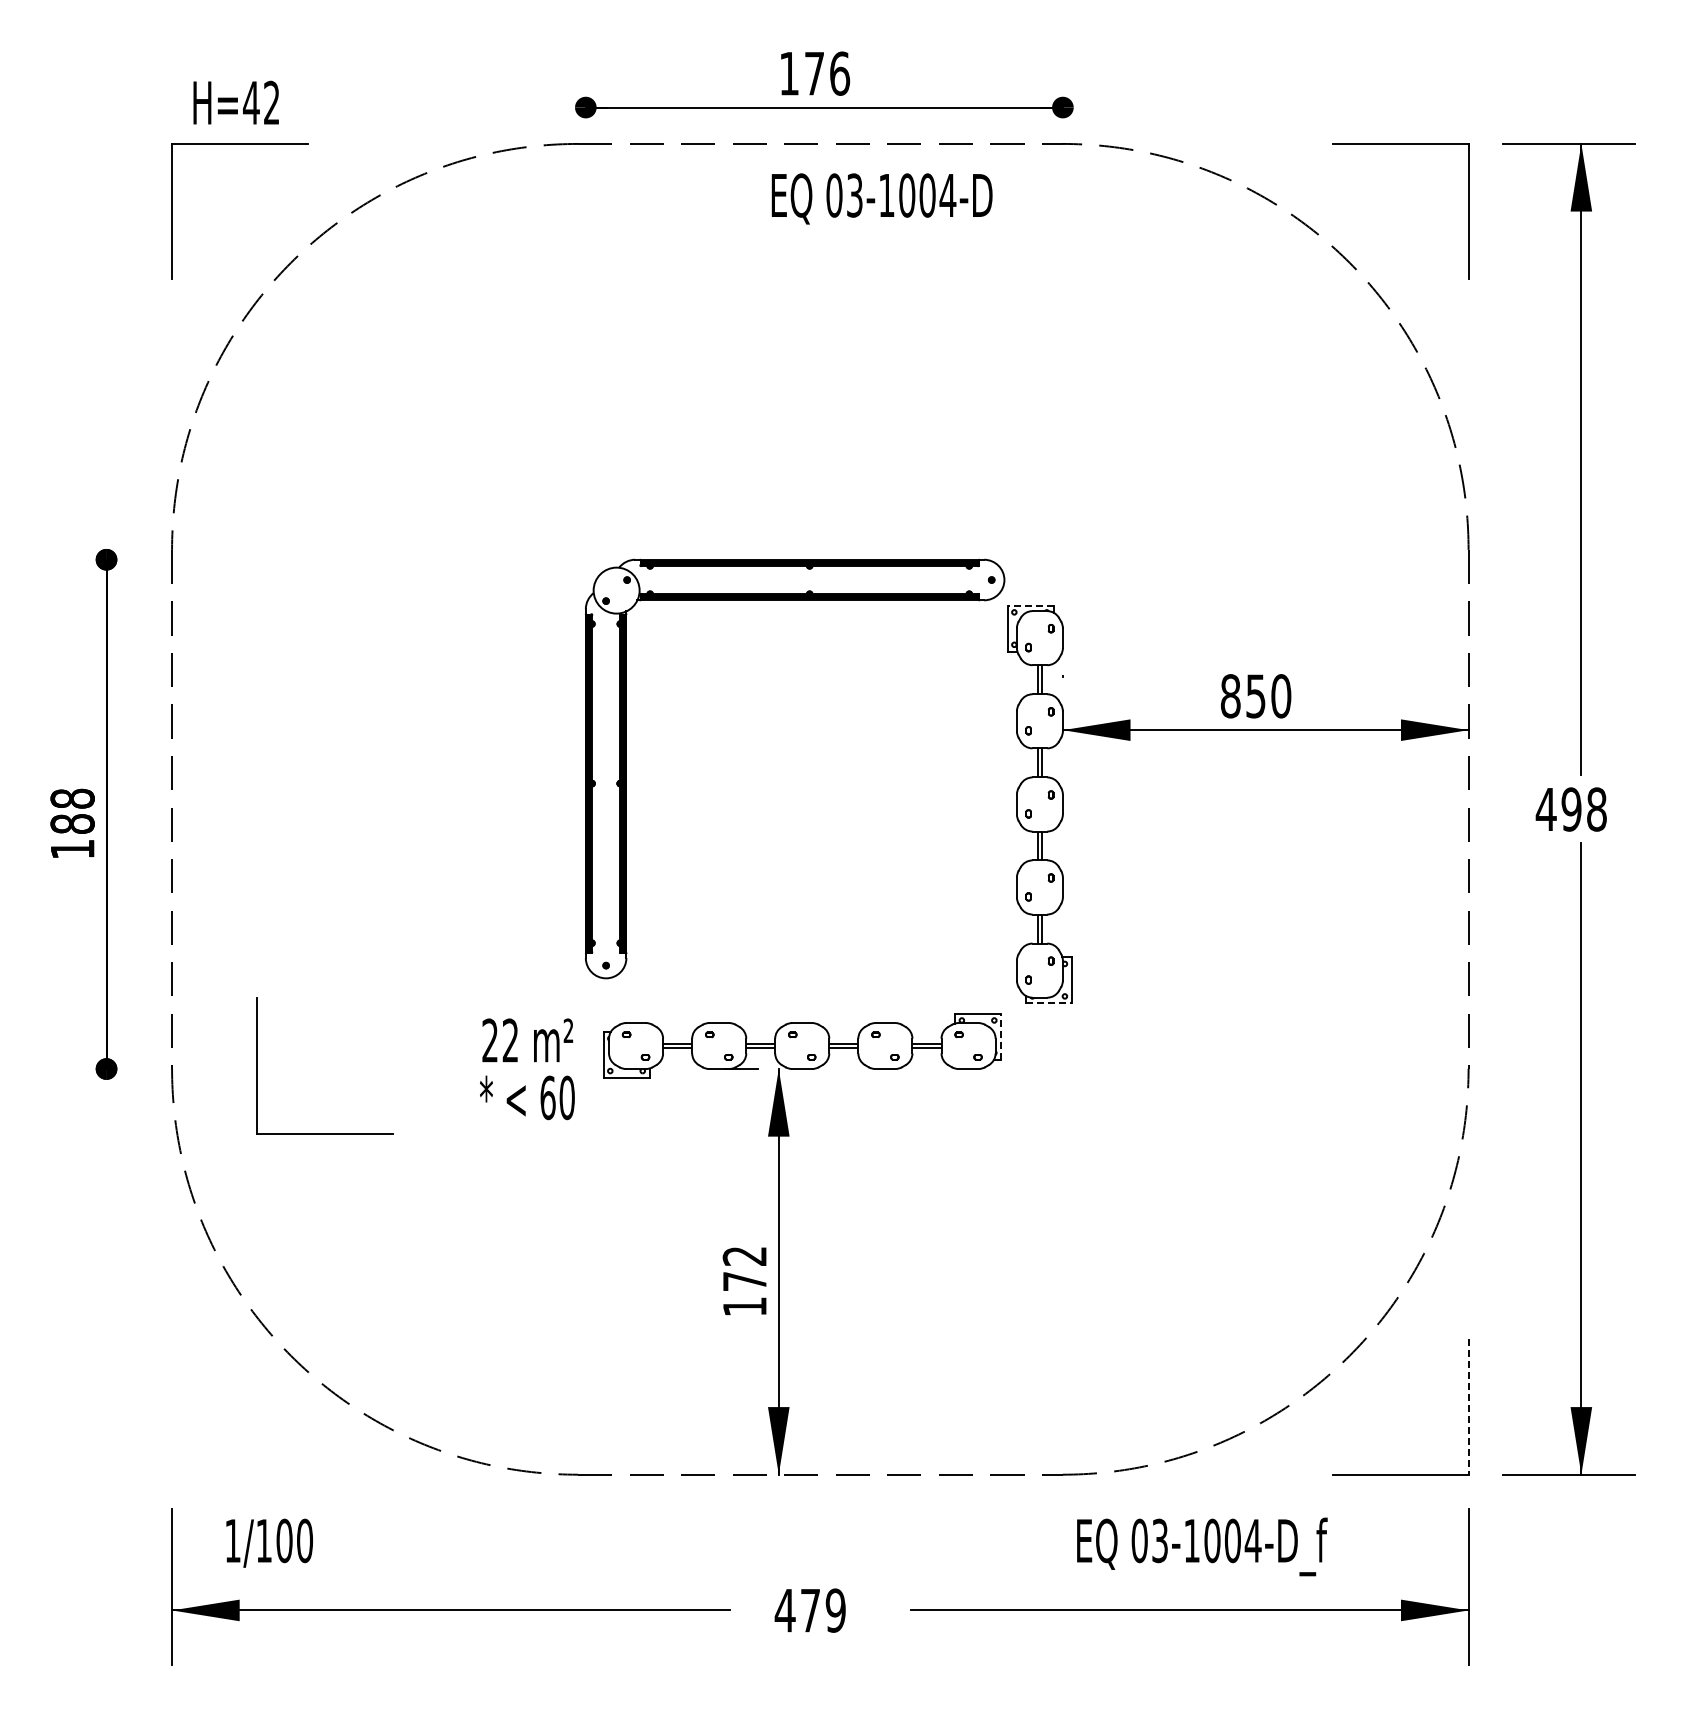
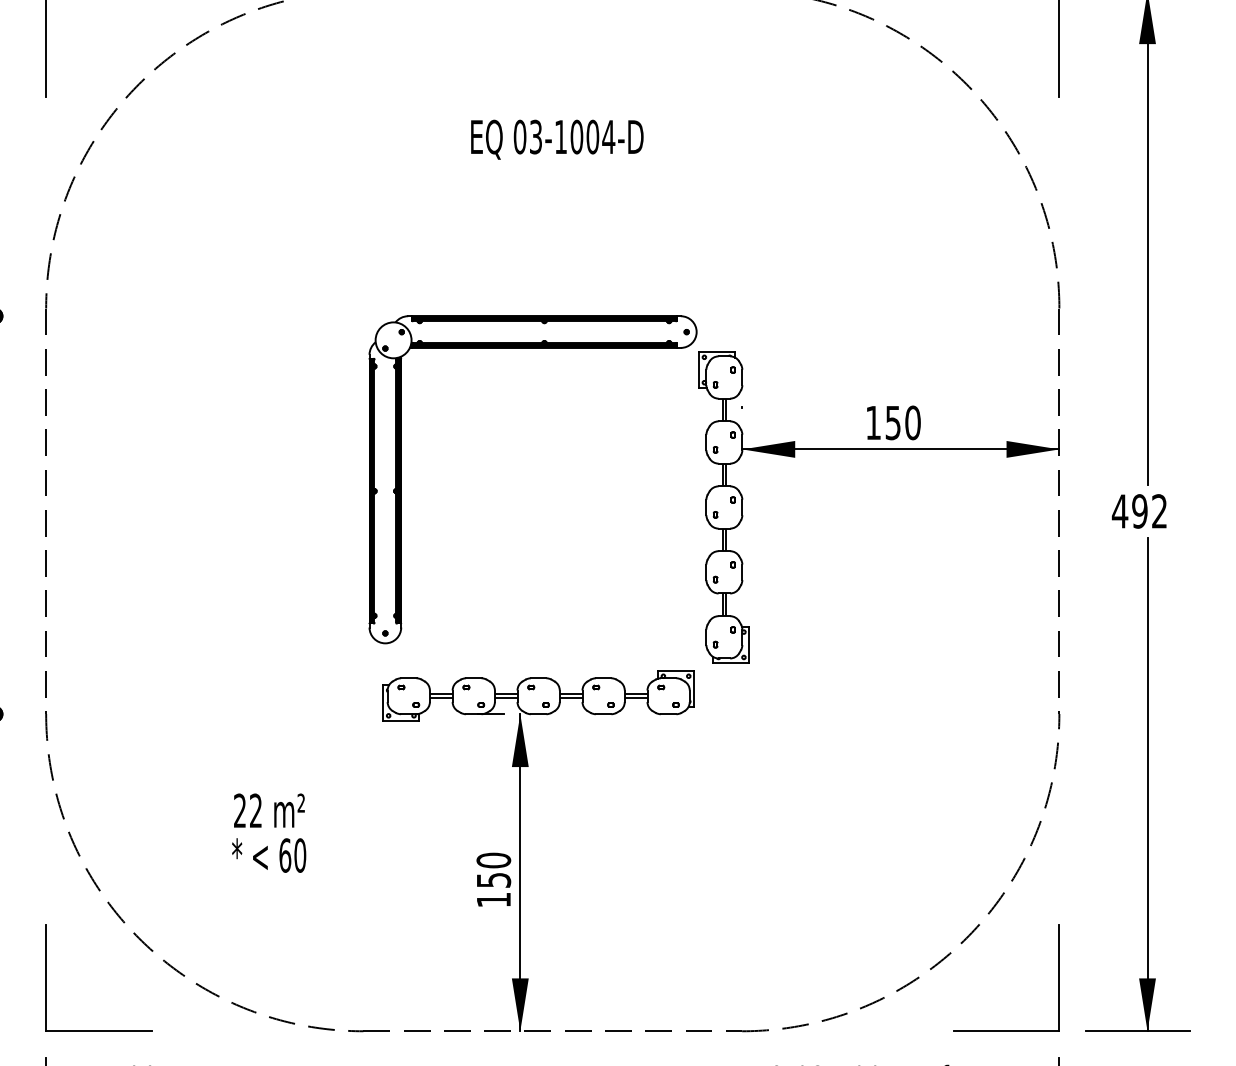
text: (881, 198) -> (556, 139), moved
line: (1030, 605) -> (717, 351), dashed -> solid
text: (1230, 696) -> (873, 423), 850 -> 150
text: (1596, 809) -> (1159, 511), 498 -> 492
line: (1048, 1003) -> (731, 663), dashed -> solid
line: (1001, 1036) -> (694, 688), dashed -> solid
part: (257, 1065) -> (46, 977), moved
text: (527, 1069) -> (269, 833), moved
text: (744, 1268) -> (493, 870), 172 -> 150
line: (1468, 1406) -> (1059, 977), dashed -> solid

